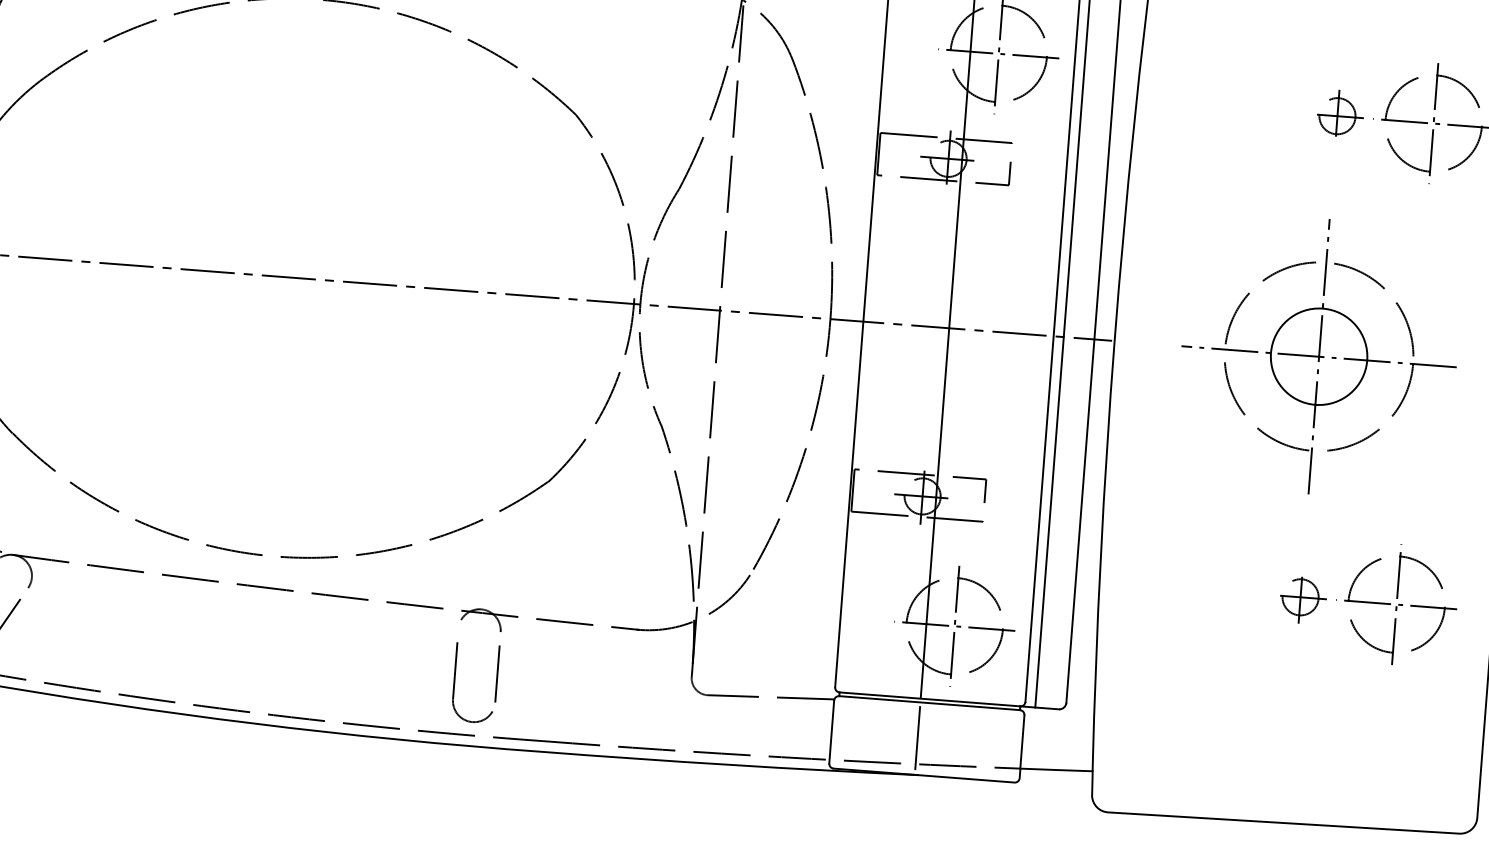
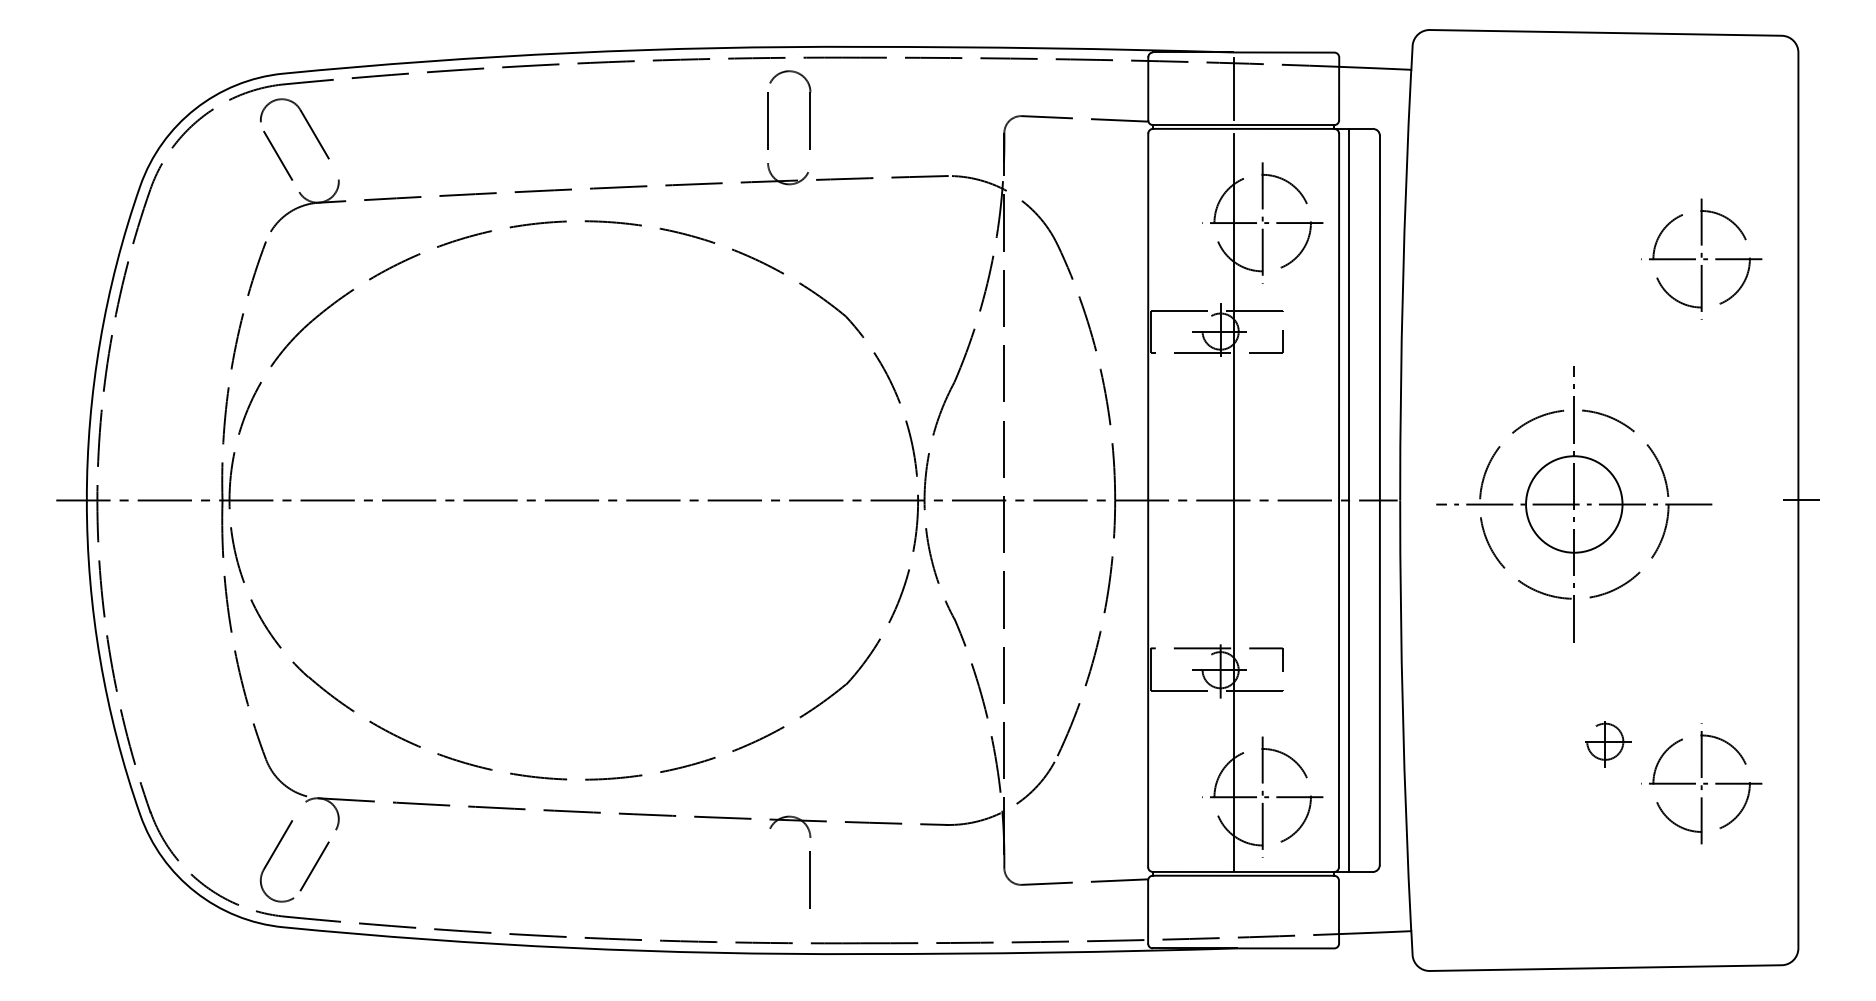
part: (1340, 112) -> (1607, 255), removed
part: (1319, 356) -> (1574, 504), moved
part: (1396, 604) -> (1701, 783), moved
part: (454, 681) -> (768, 890), removed
line: (917, 738) -> (1234, 911), removed

